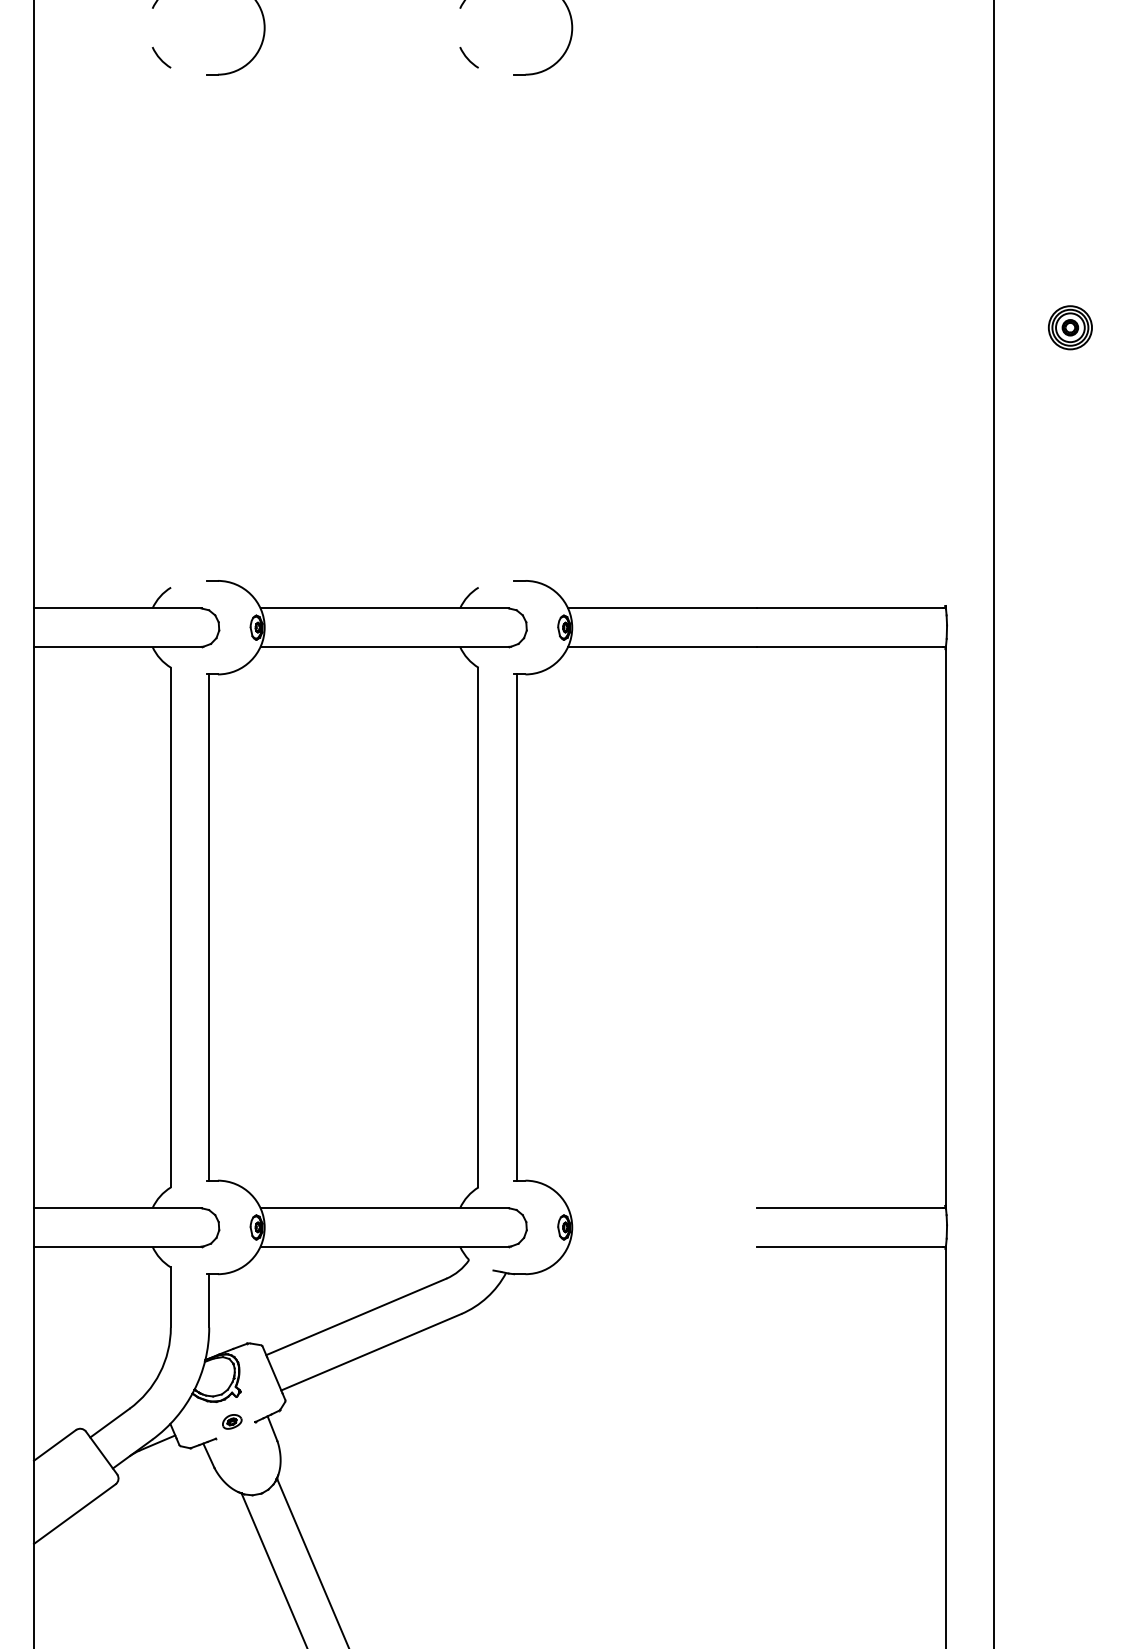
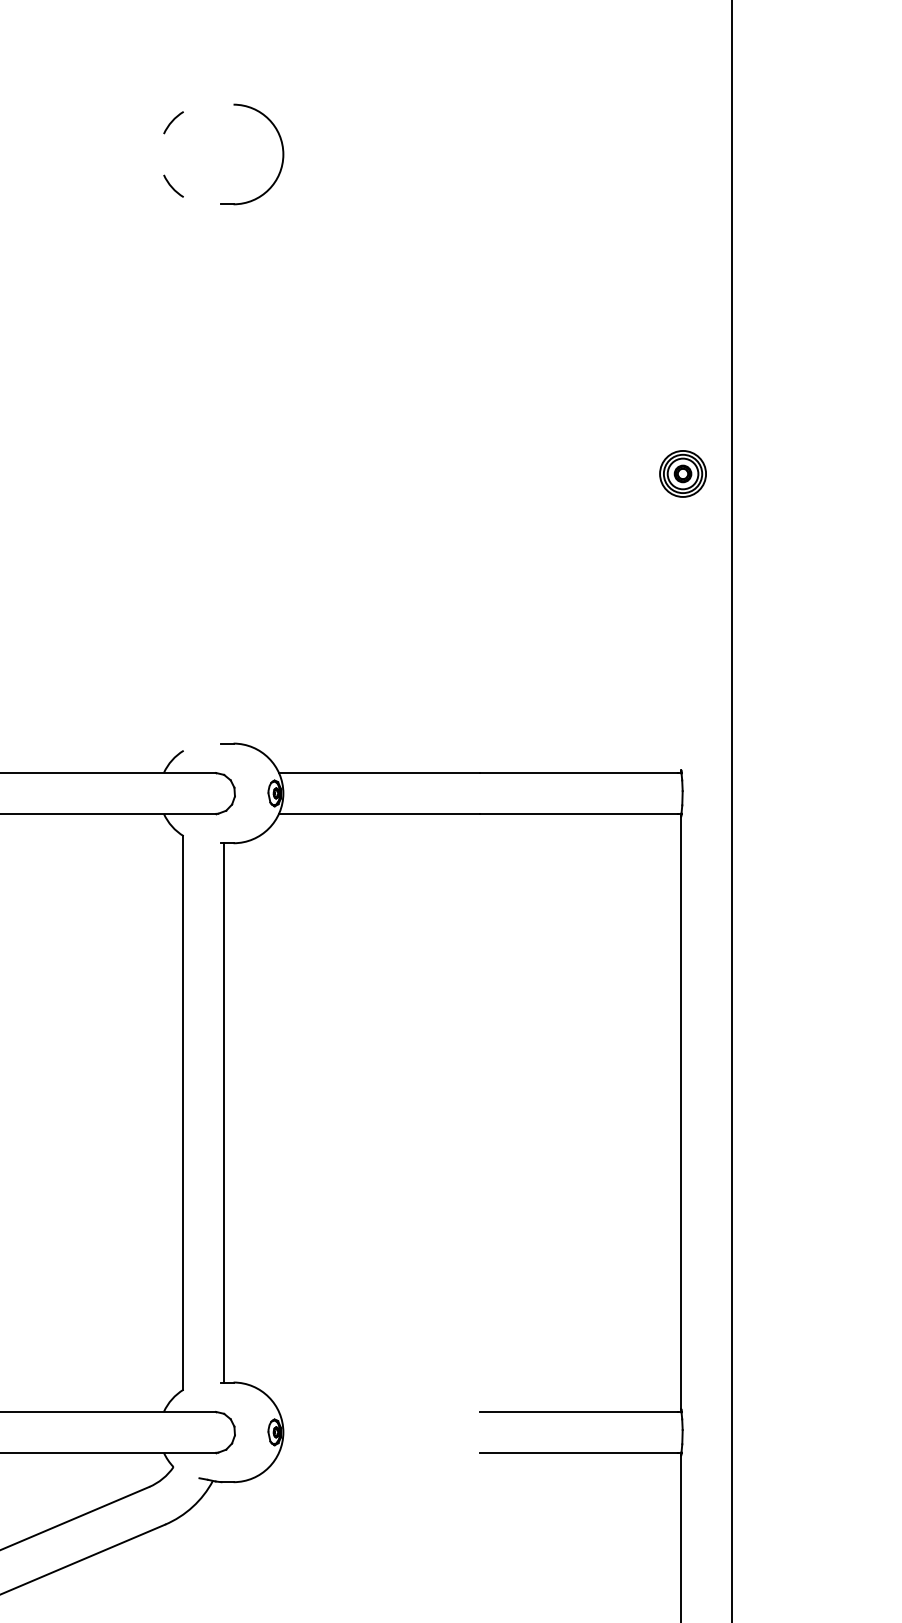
part: (1069, 327) -> (682, 473), moved

